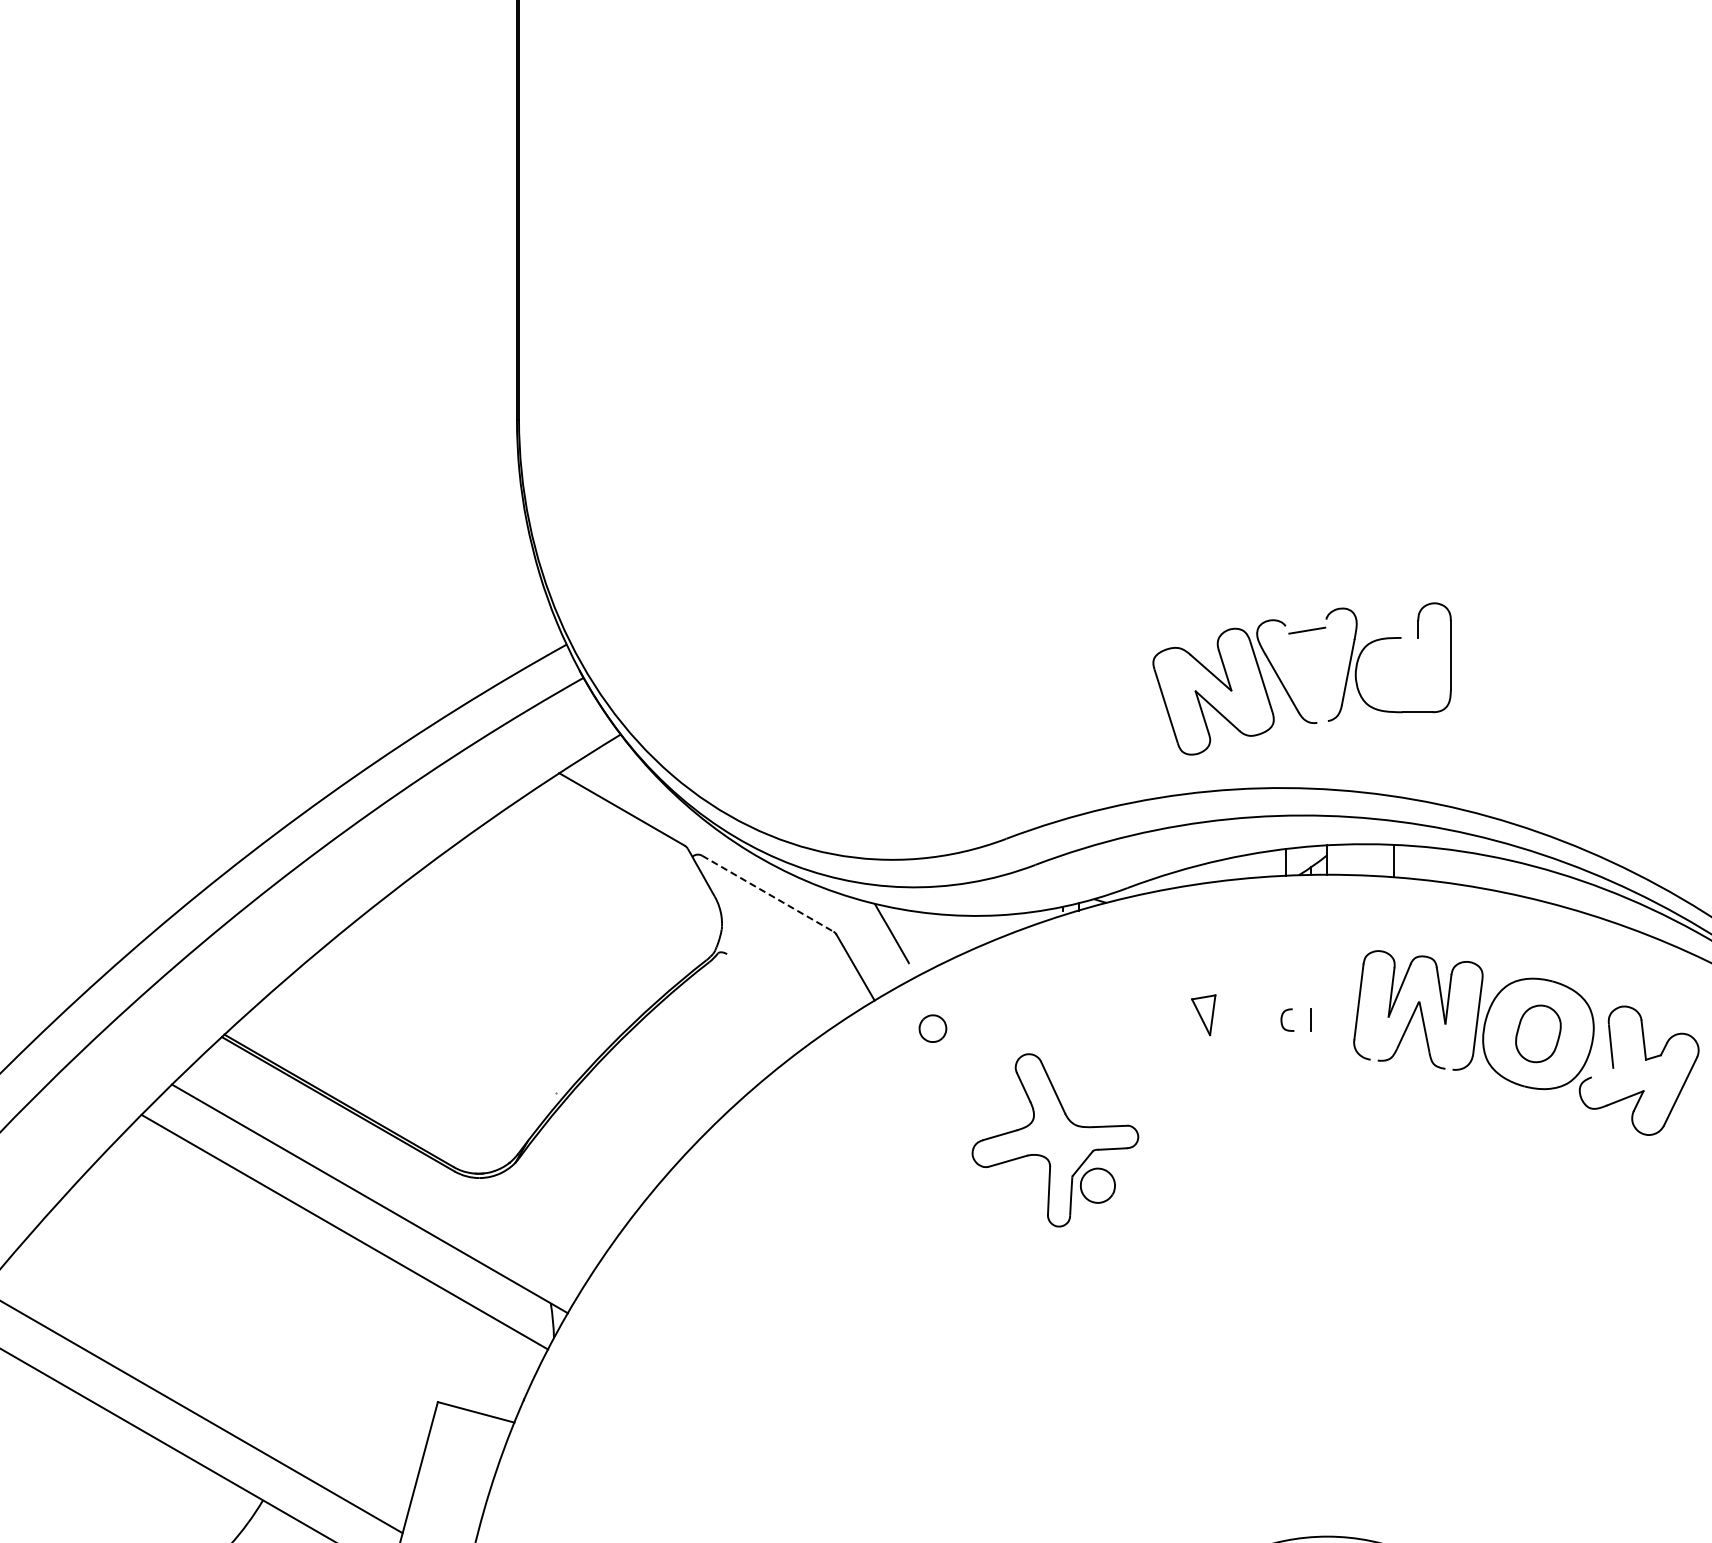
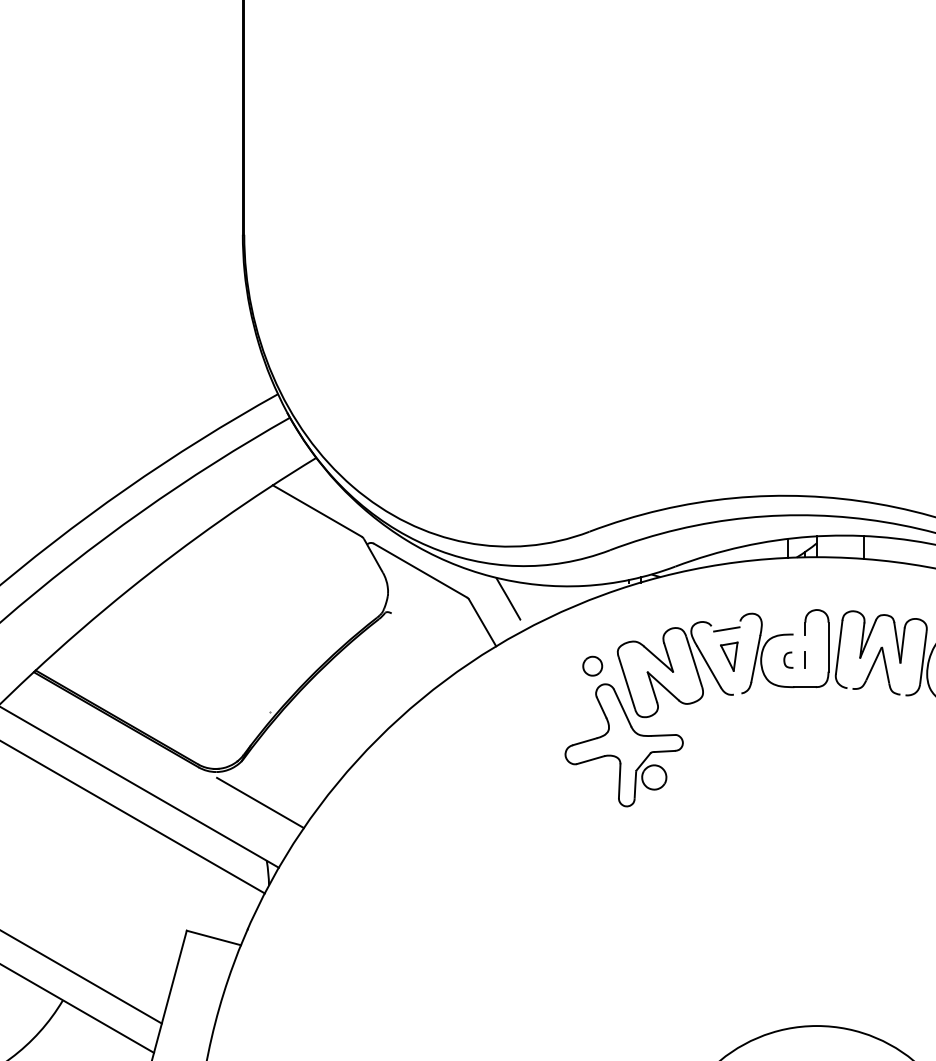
part: (1286, 688) -> (712, 670), moved
line: (767, 893) -> (420, 570), dashed -> solid
part: (932, 1028) -> (592, 666), moved
line: (541, 1221) -> (260, 802), added

